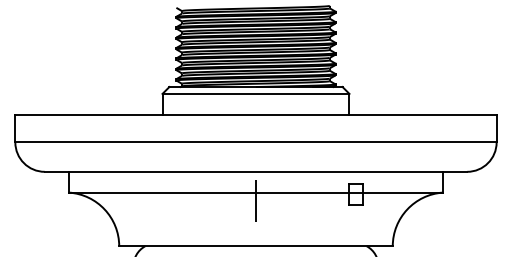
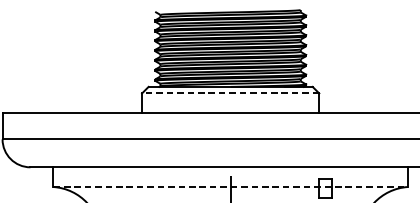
line: (255, 93) -> (230, 93), solid -> dashed
line: (255, 192) -> (230, 186), solid -> dashed

